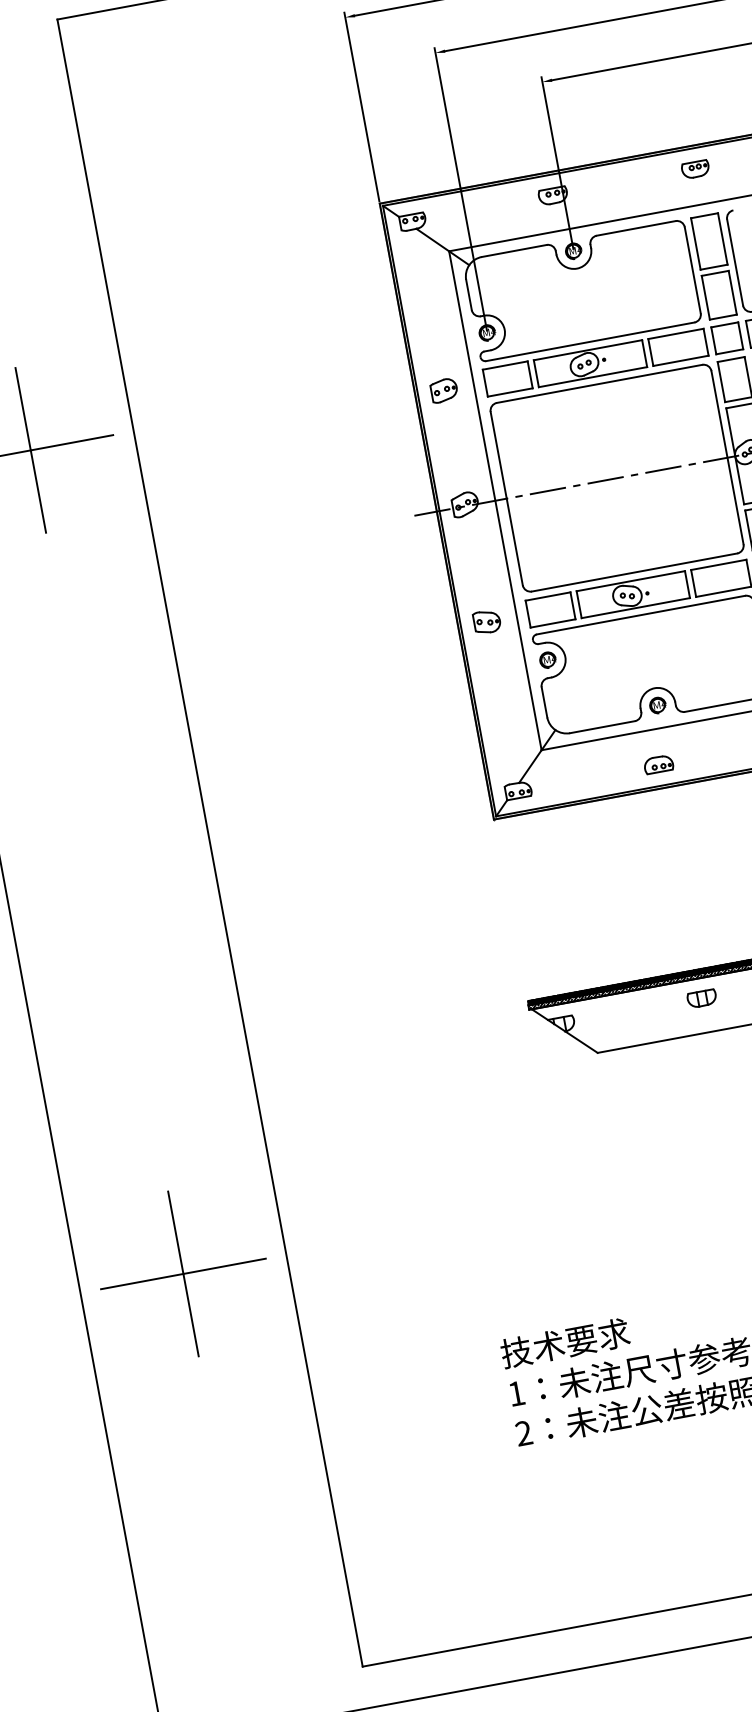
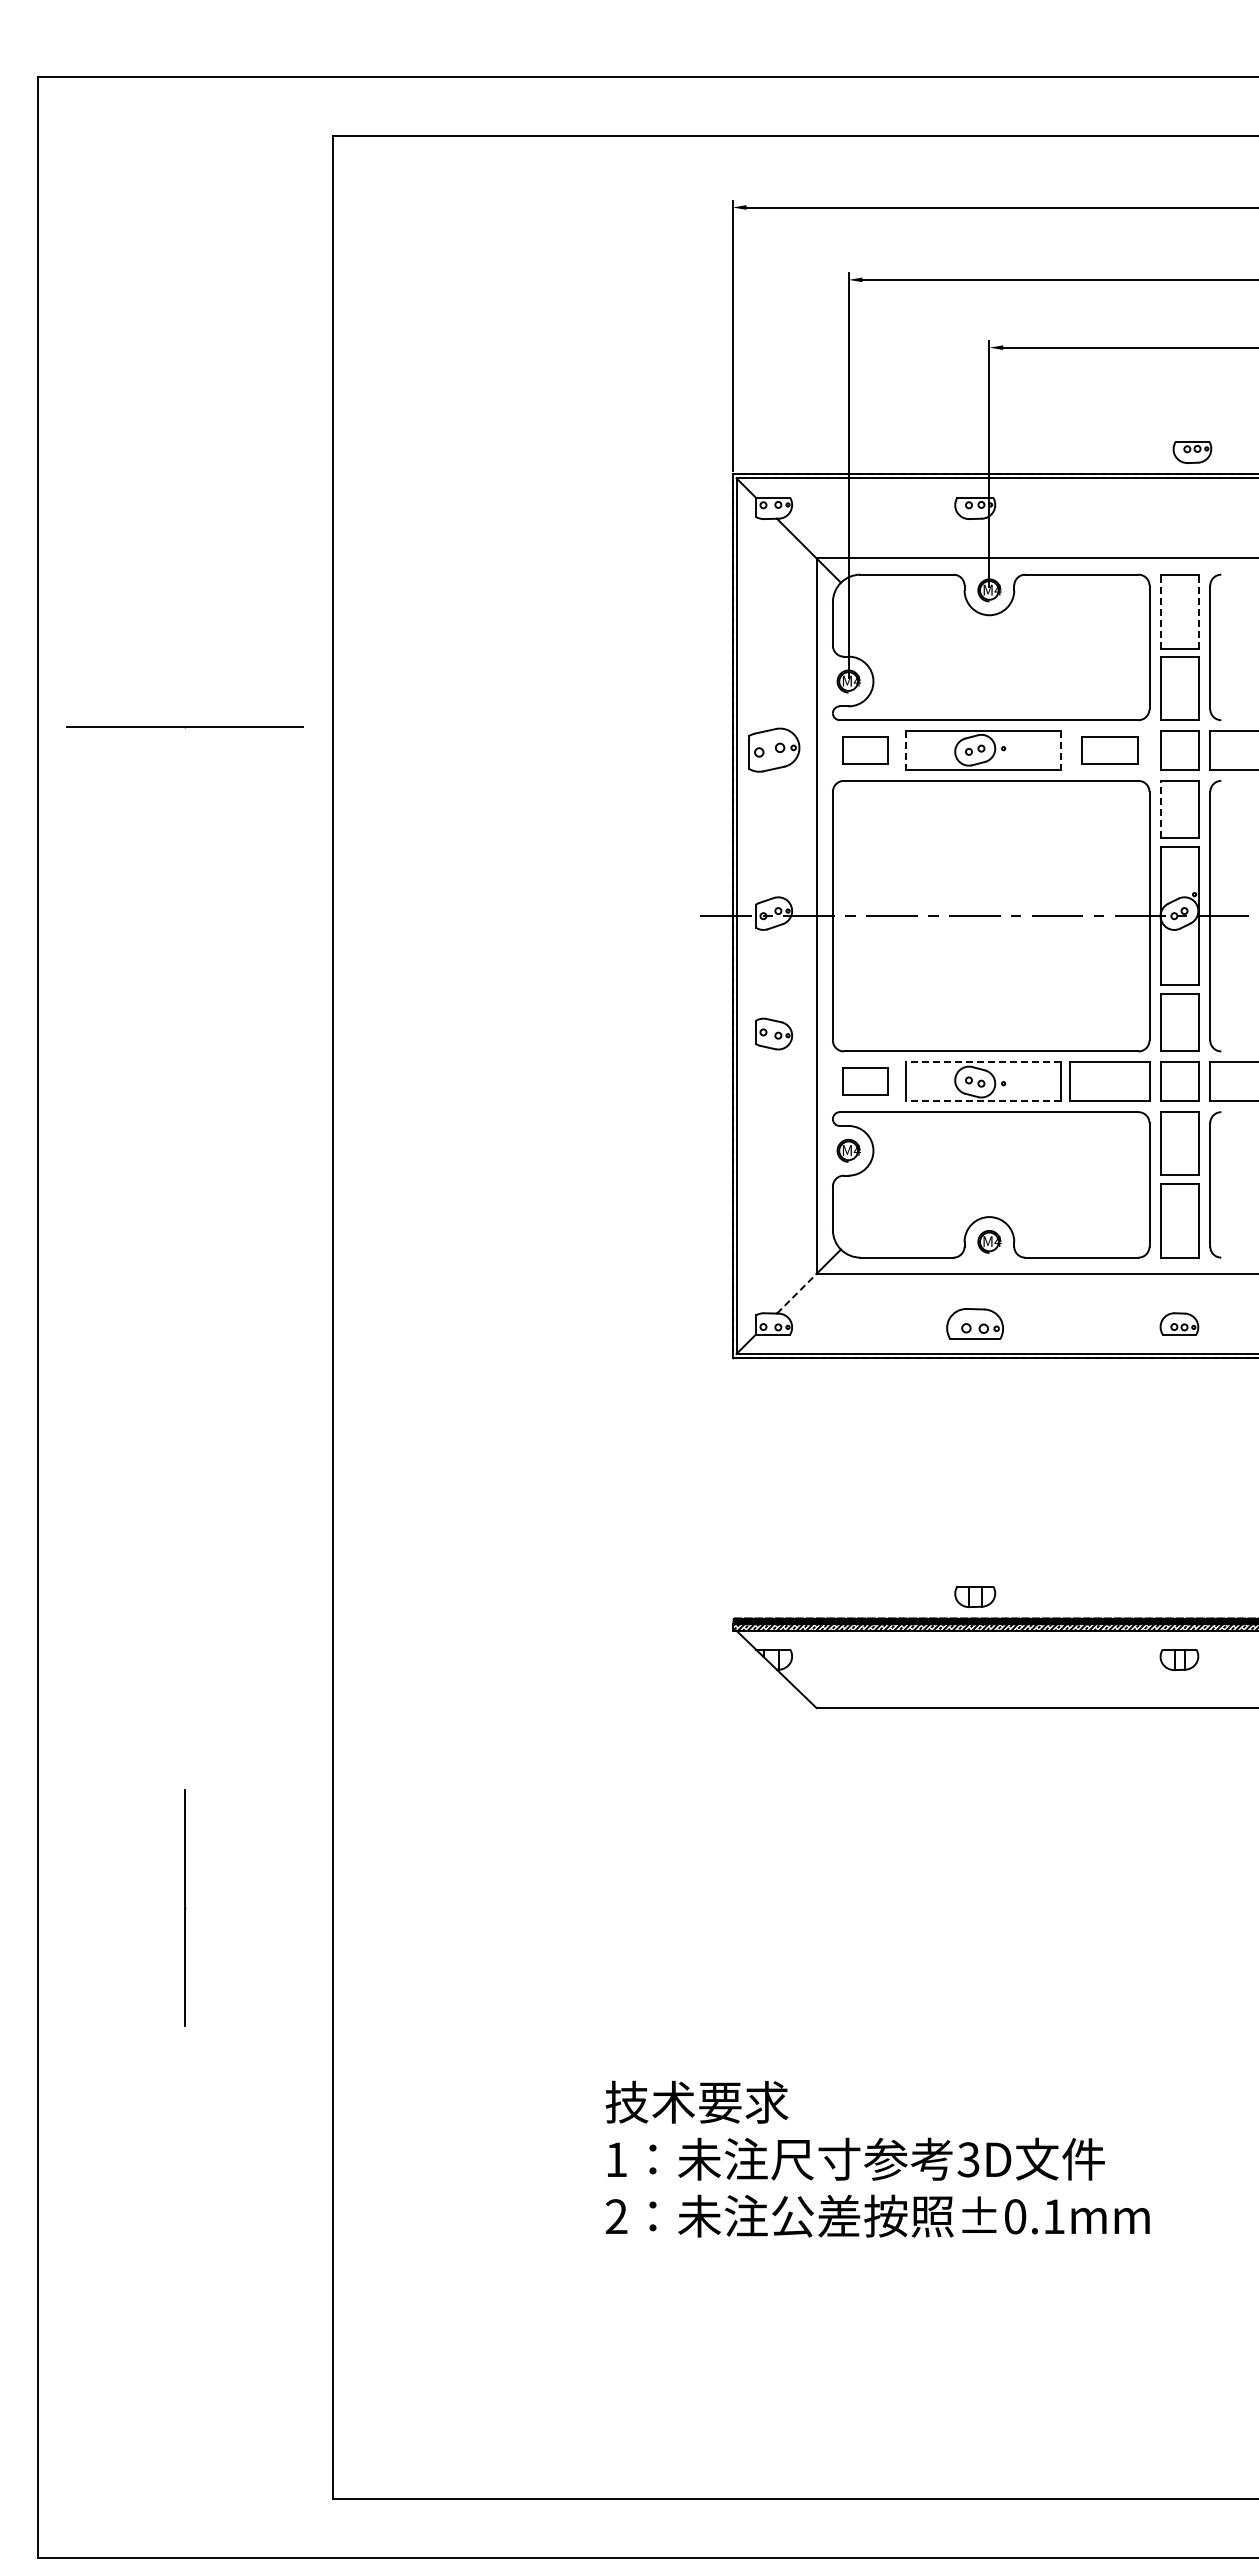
part: (695, 169) -> (1192, 452), moved
line: (722, 238) -> (1199, 611), solid -> dashed
line: (695, 243) -> (1160, 611), solid -> dashed
part: (678, 347) -> (1109, 750), size x0.7
line: (644, 354) -> (1061, 751), solid -> dashed
line: (536, 374) -> (906, 751), solid -> dashed
part: (507, 379) -> (864, 750), size x0.7
line: (721, 381) -> (1160, 809), solid -> dashed
part: (443, 390) -> (773, 750), size x1.4
line: (30, 450) -> (185, 726), removed
line: (630, 581) -> (983, 1062), solid -> dashed
line: (635, 608) -> (983, 1101), solid -> dashed
part: (550, 609) -> (864, 1081), size x0.7
part: (486, 621) -> (773, 1033), moved
part: (658, 764) -> (975, 1323), size x1.4
line: (530, 766) -> (797, 1293), solid -> dashed
part: (702, 998) -> (975, 1596), moved
line: (183, 1274) -> (185, 1908), removed

